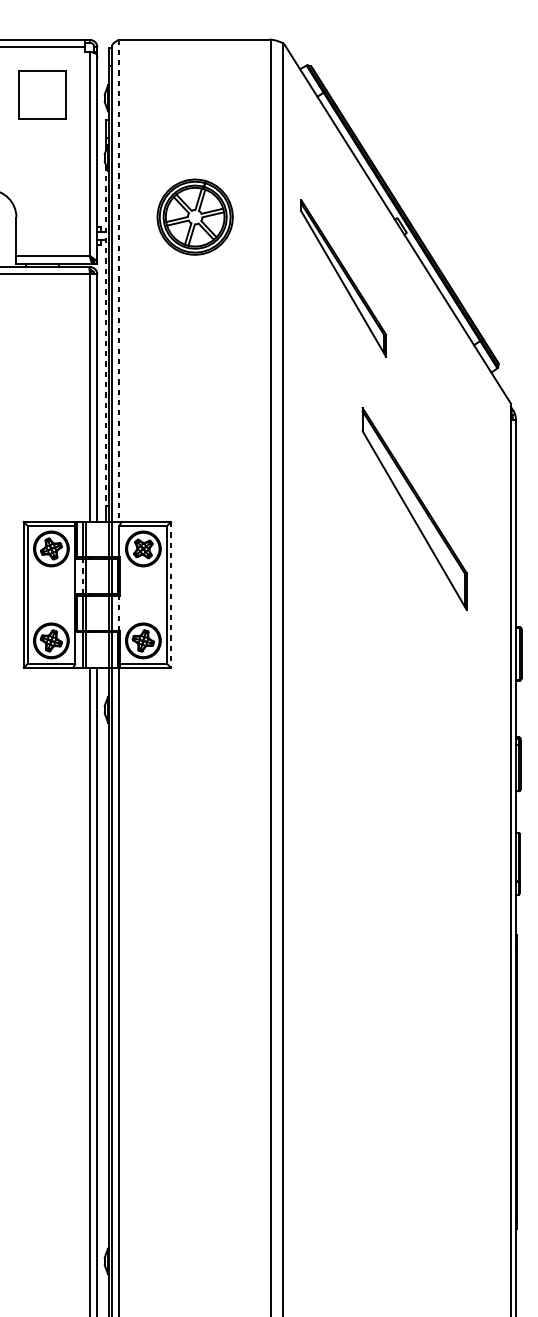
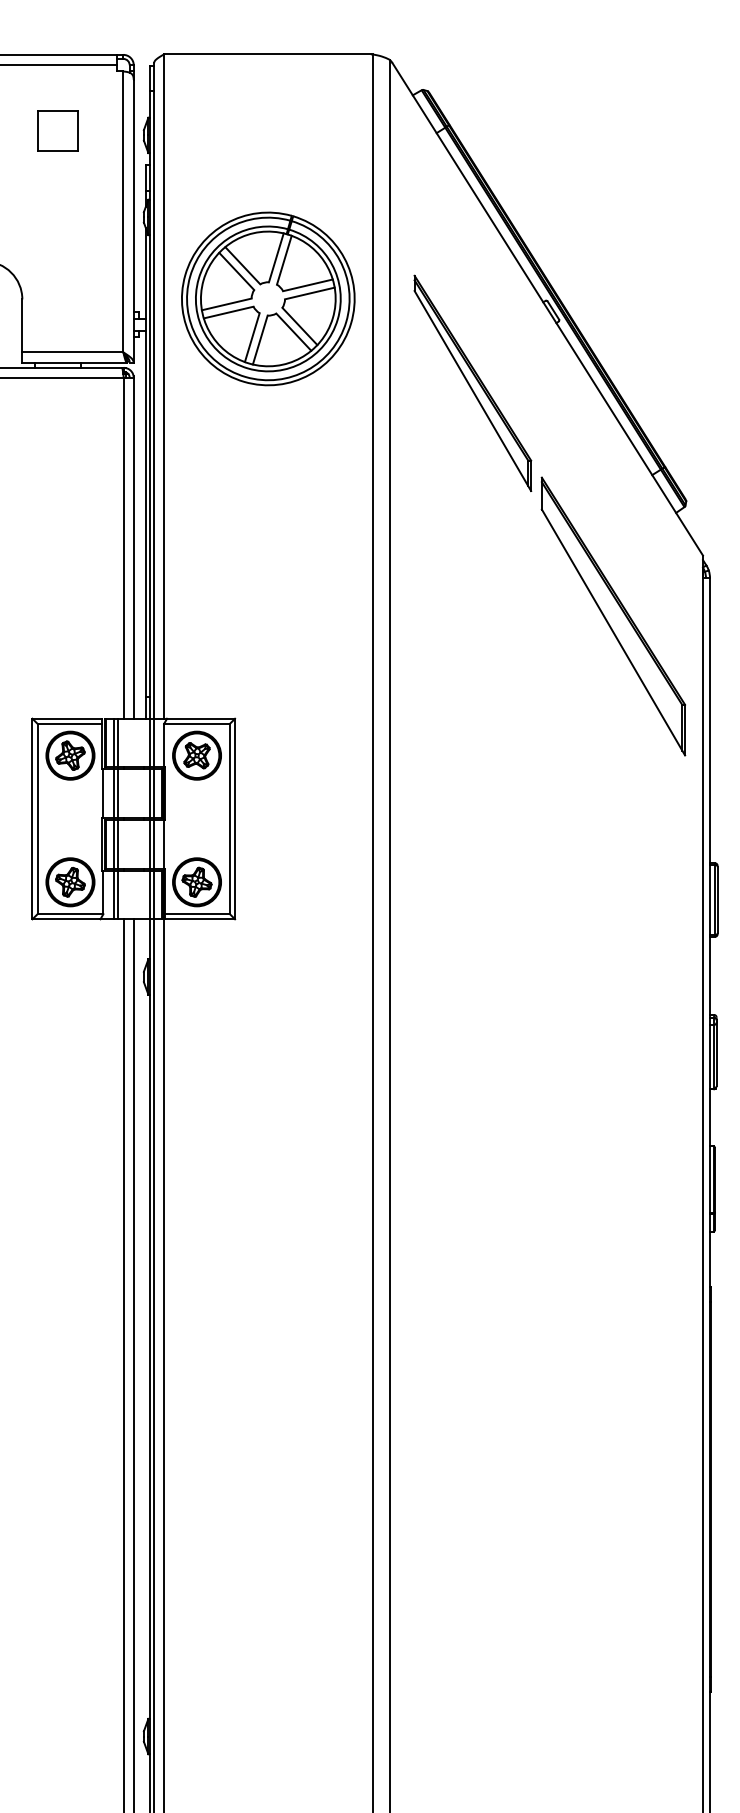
part: (41, 94) -> (57, 130), size x0.62
part: (195, 216) -> (268, 298), size x1.67
line: (119, 281) -> (164, 387), dashed -> solid
line: (105, 336) -> (145, 463), dashed -> solid
part: (414, 508) -> (613, 616), moved
line: (82, 576) -> (113, 793), dashed -> solid
line: (171, 595) -> (235, 819), dashed -> solid
line: (119, 612) -> (164, 843), dashed -> solid

